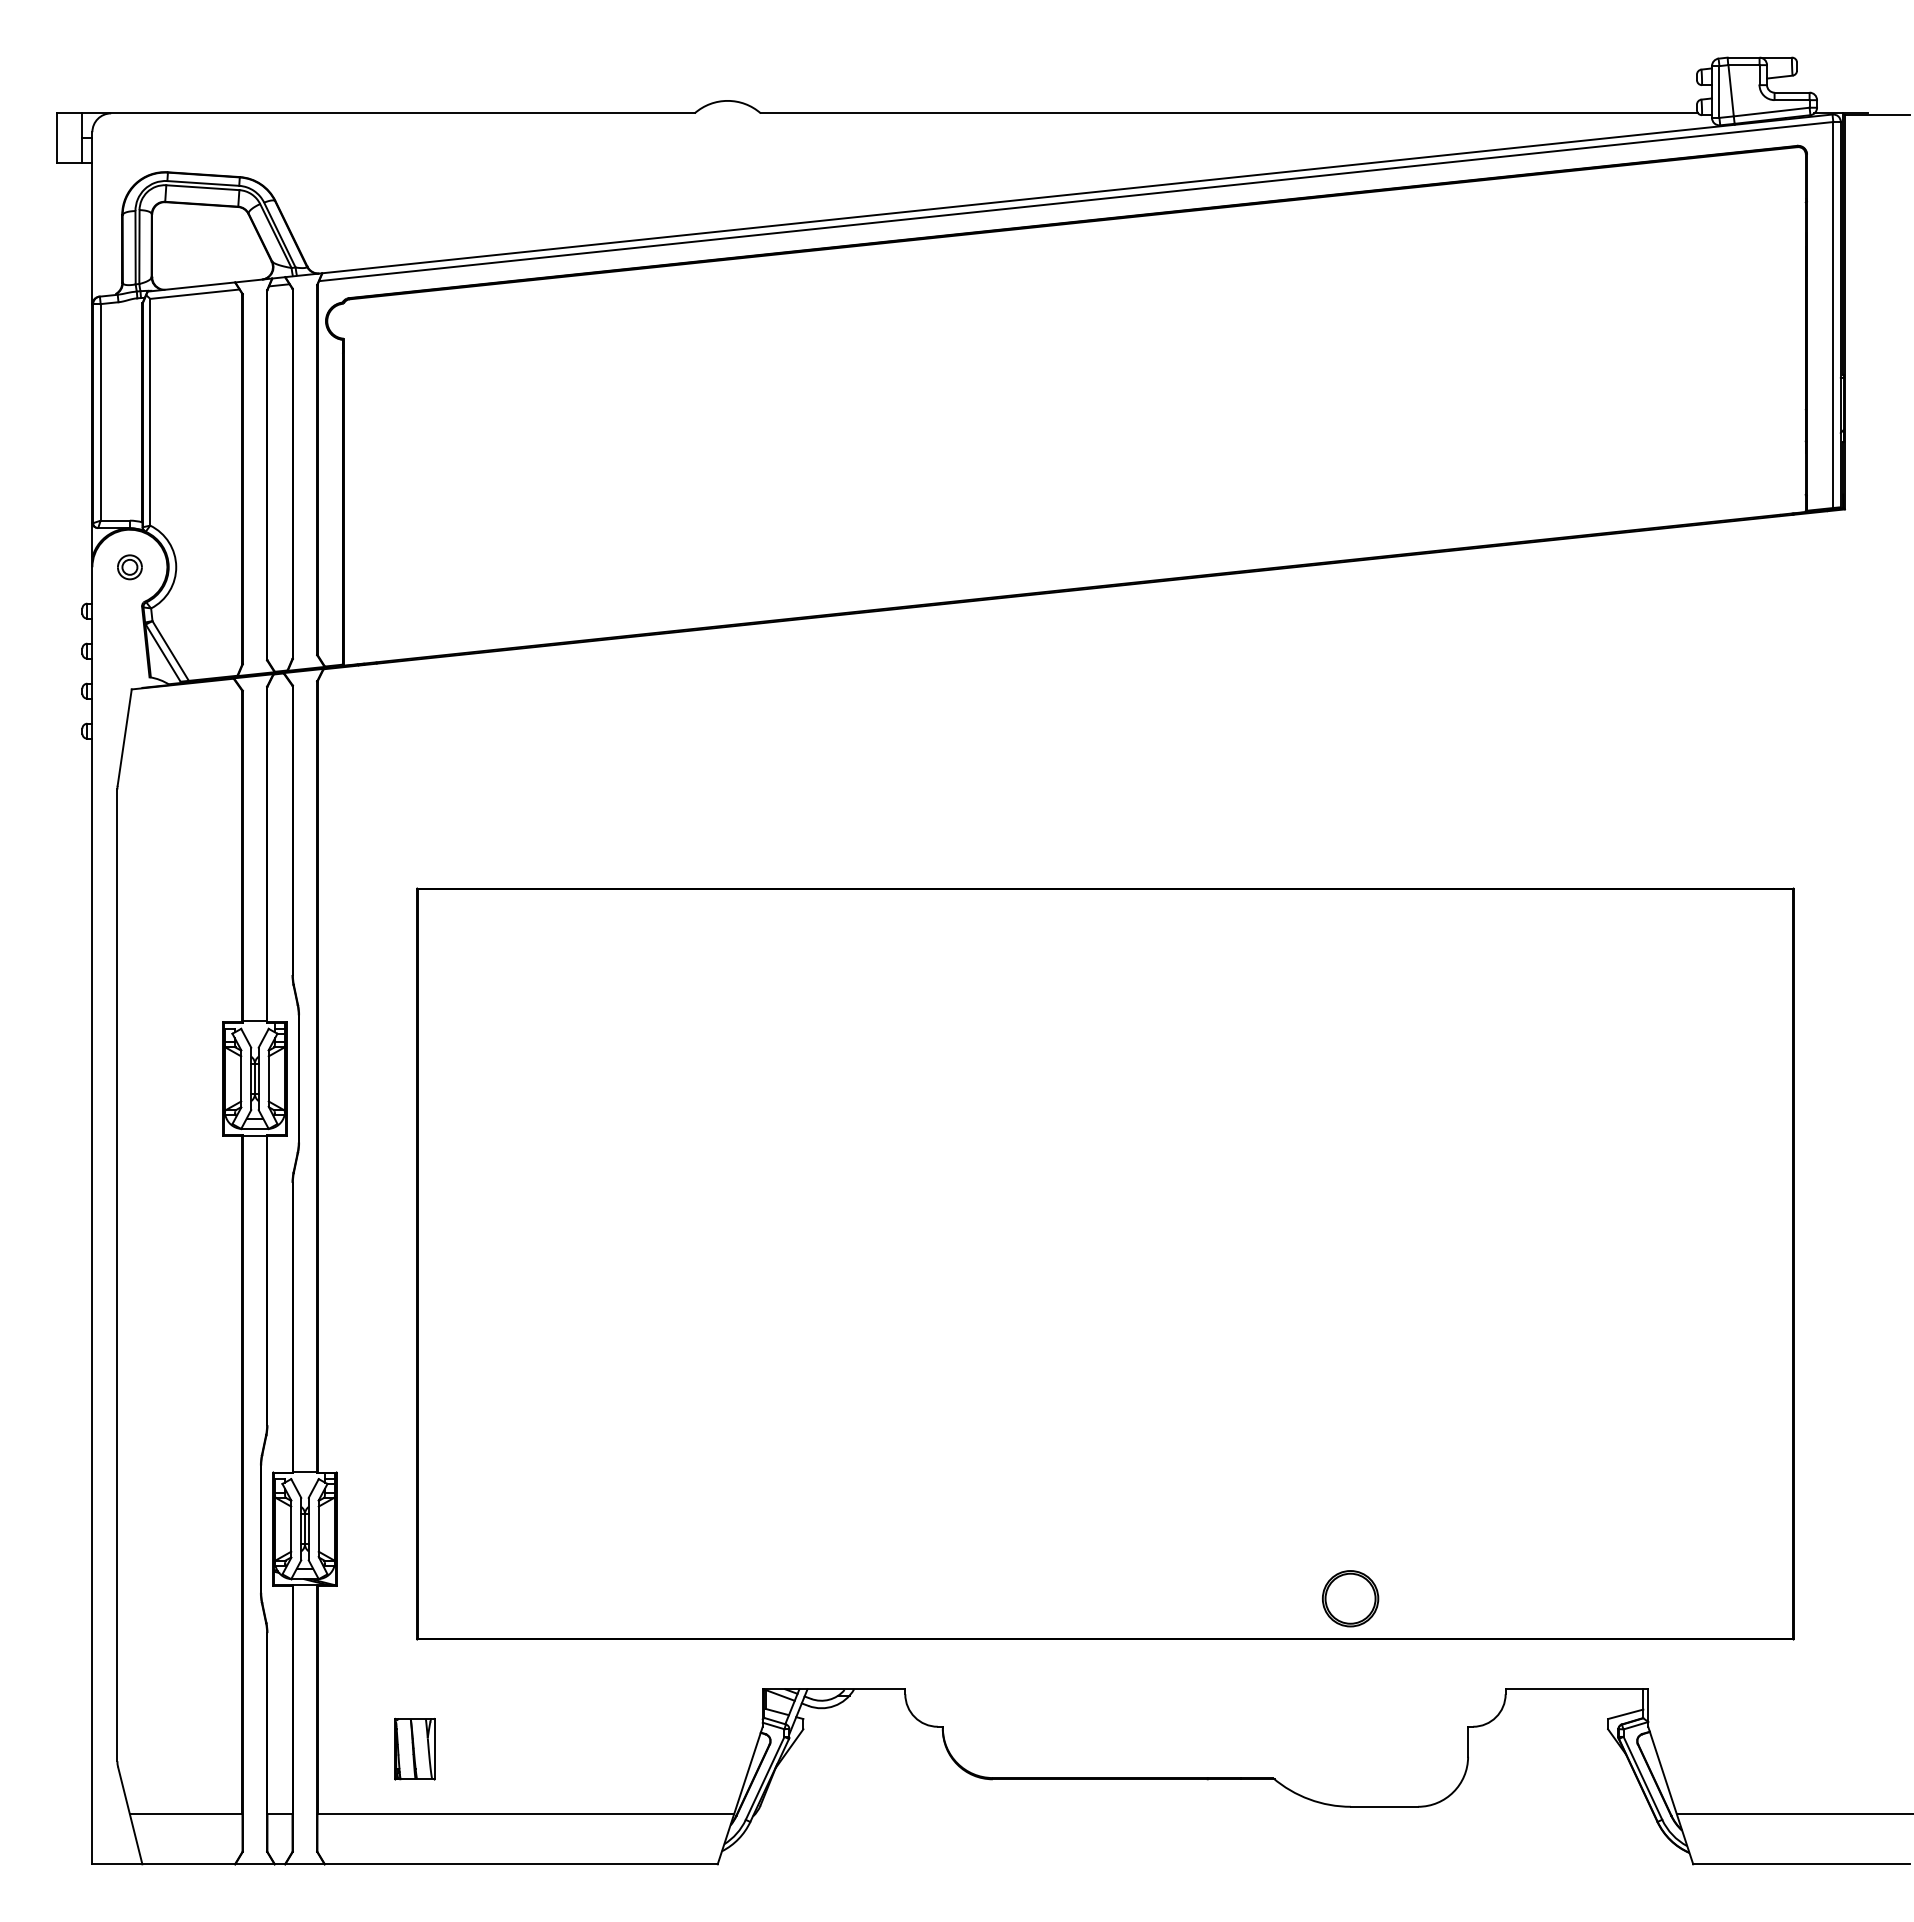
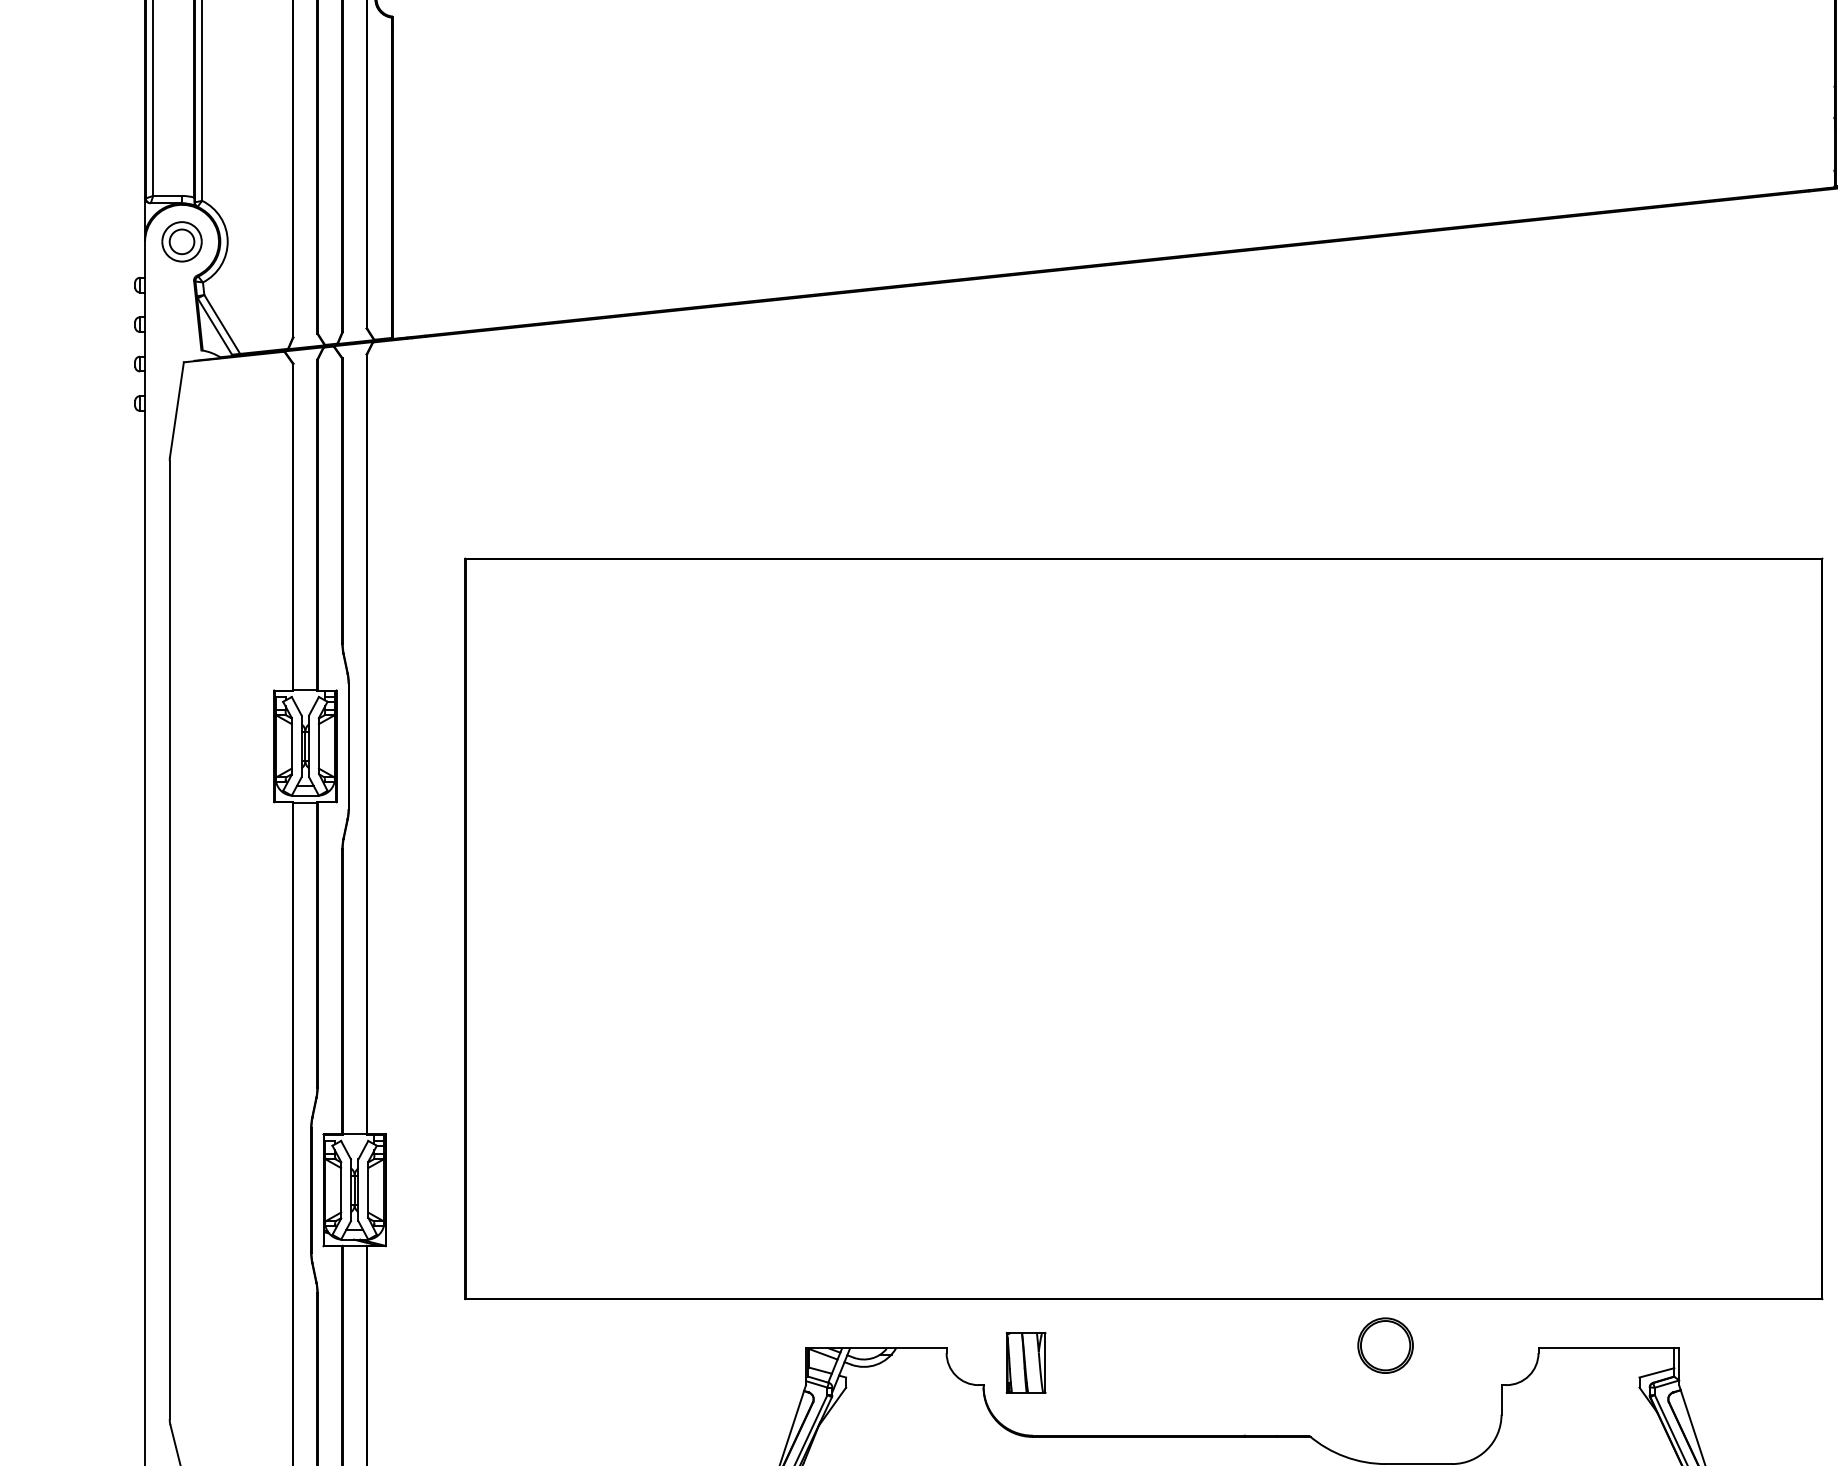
part: (129, 567) -> (181, 242), size x1.67
part: (1350, 1598) -> (1385, 1345), moved
part: (414, 1748) -> (1025, 1362), moved

